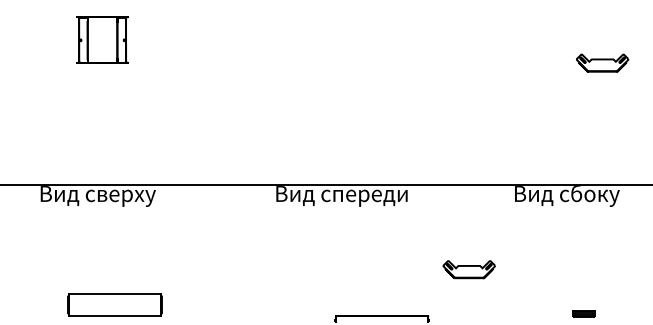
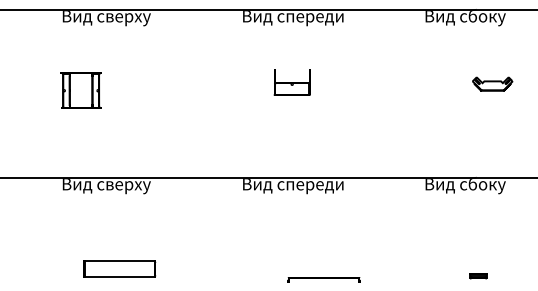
part: (101, 40) -> (80, 90), moved
part: (339, 60) -> (291, 82), added
part: (469, 268) -> (390, 241), removed

